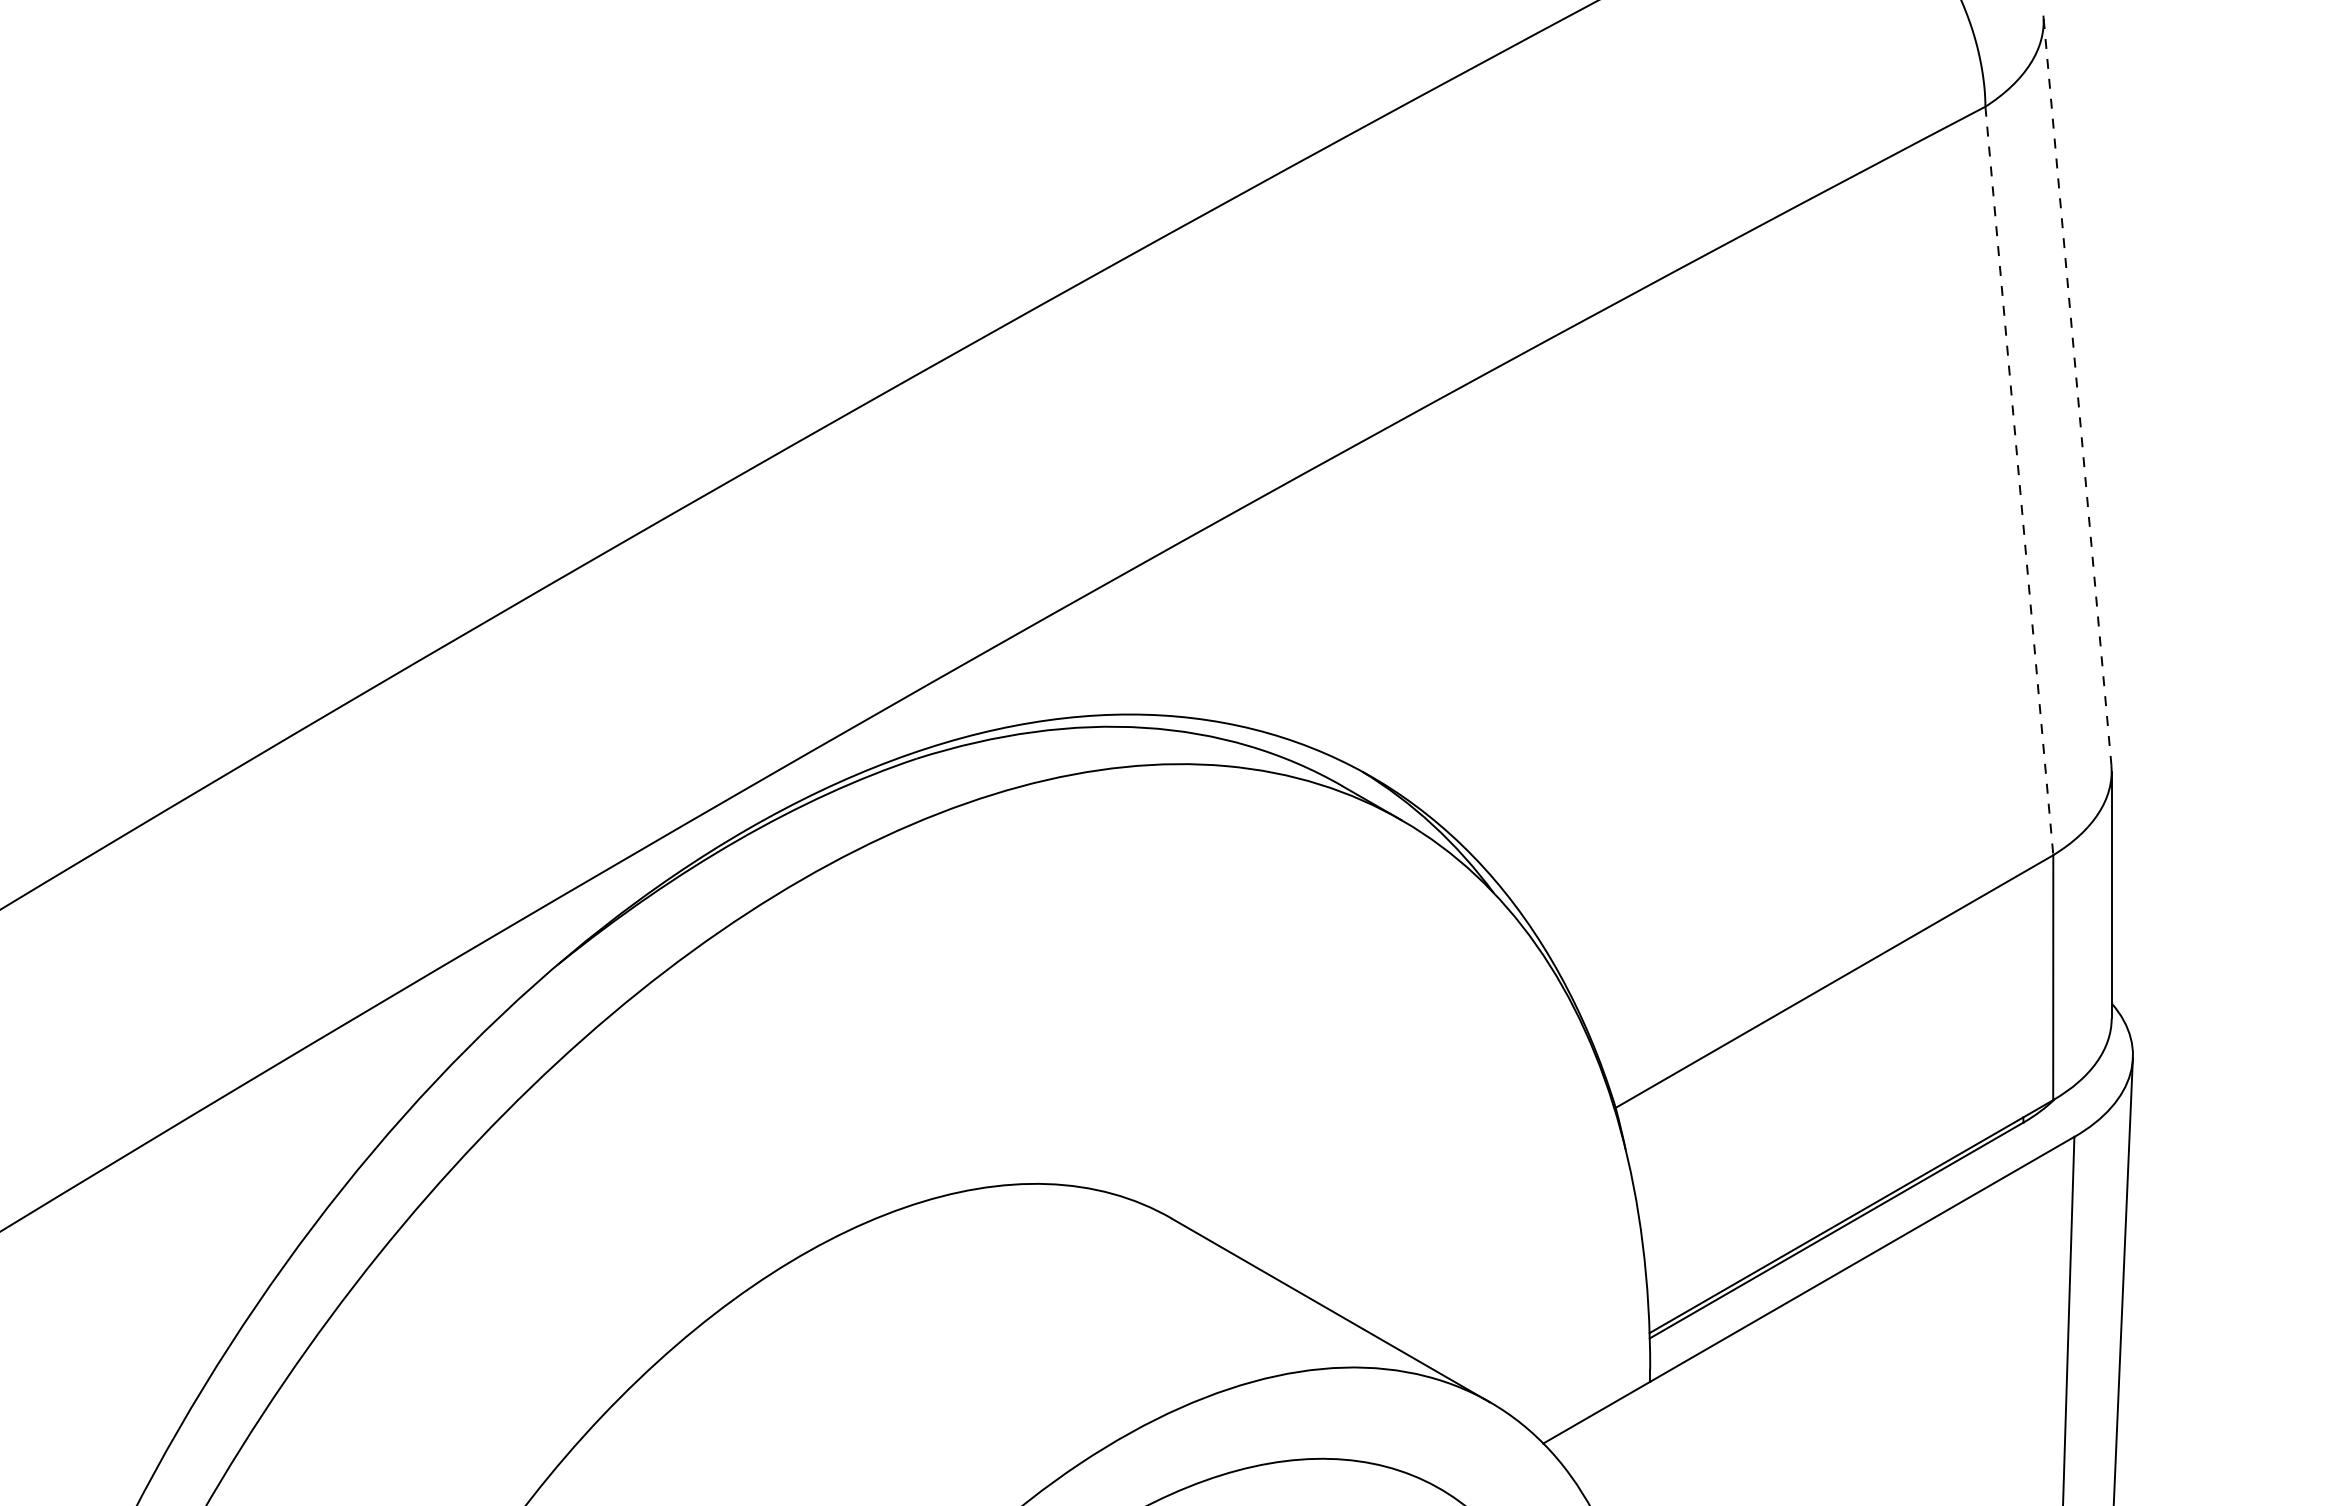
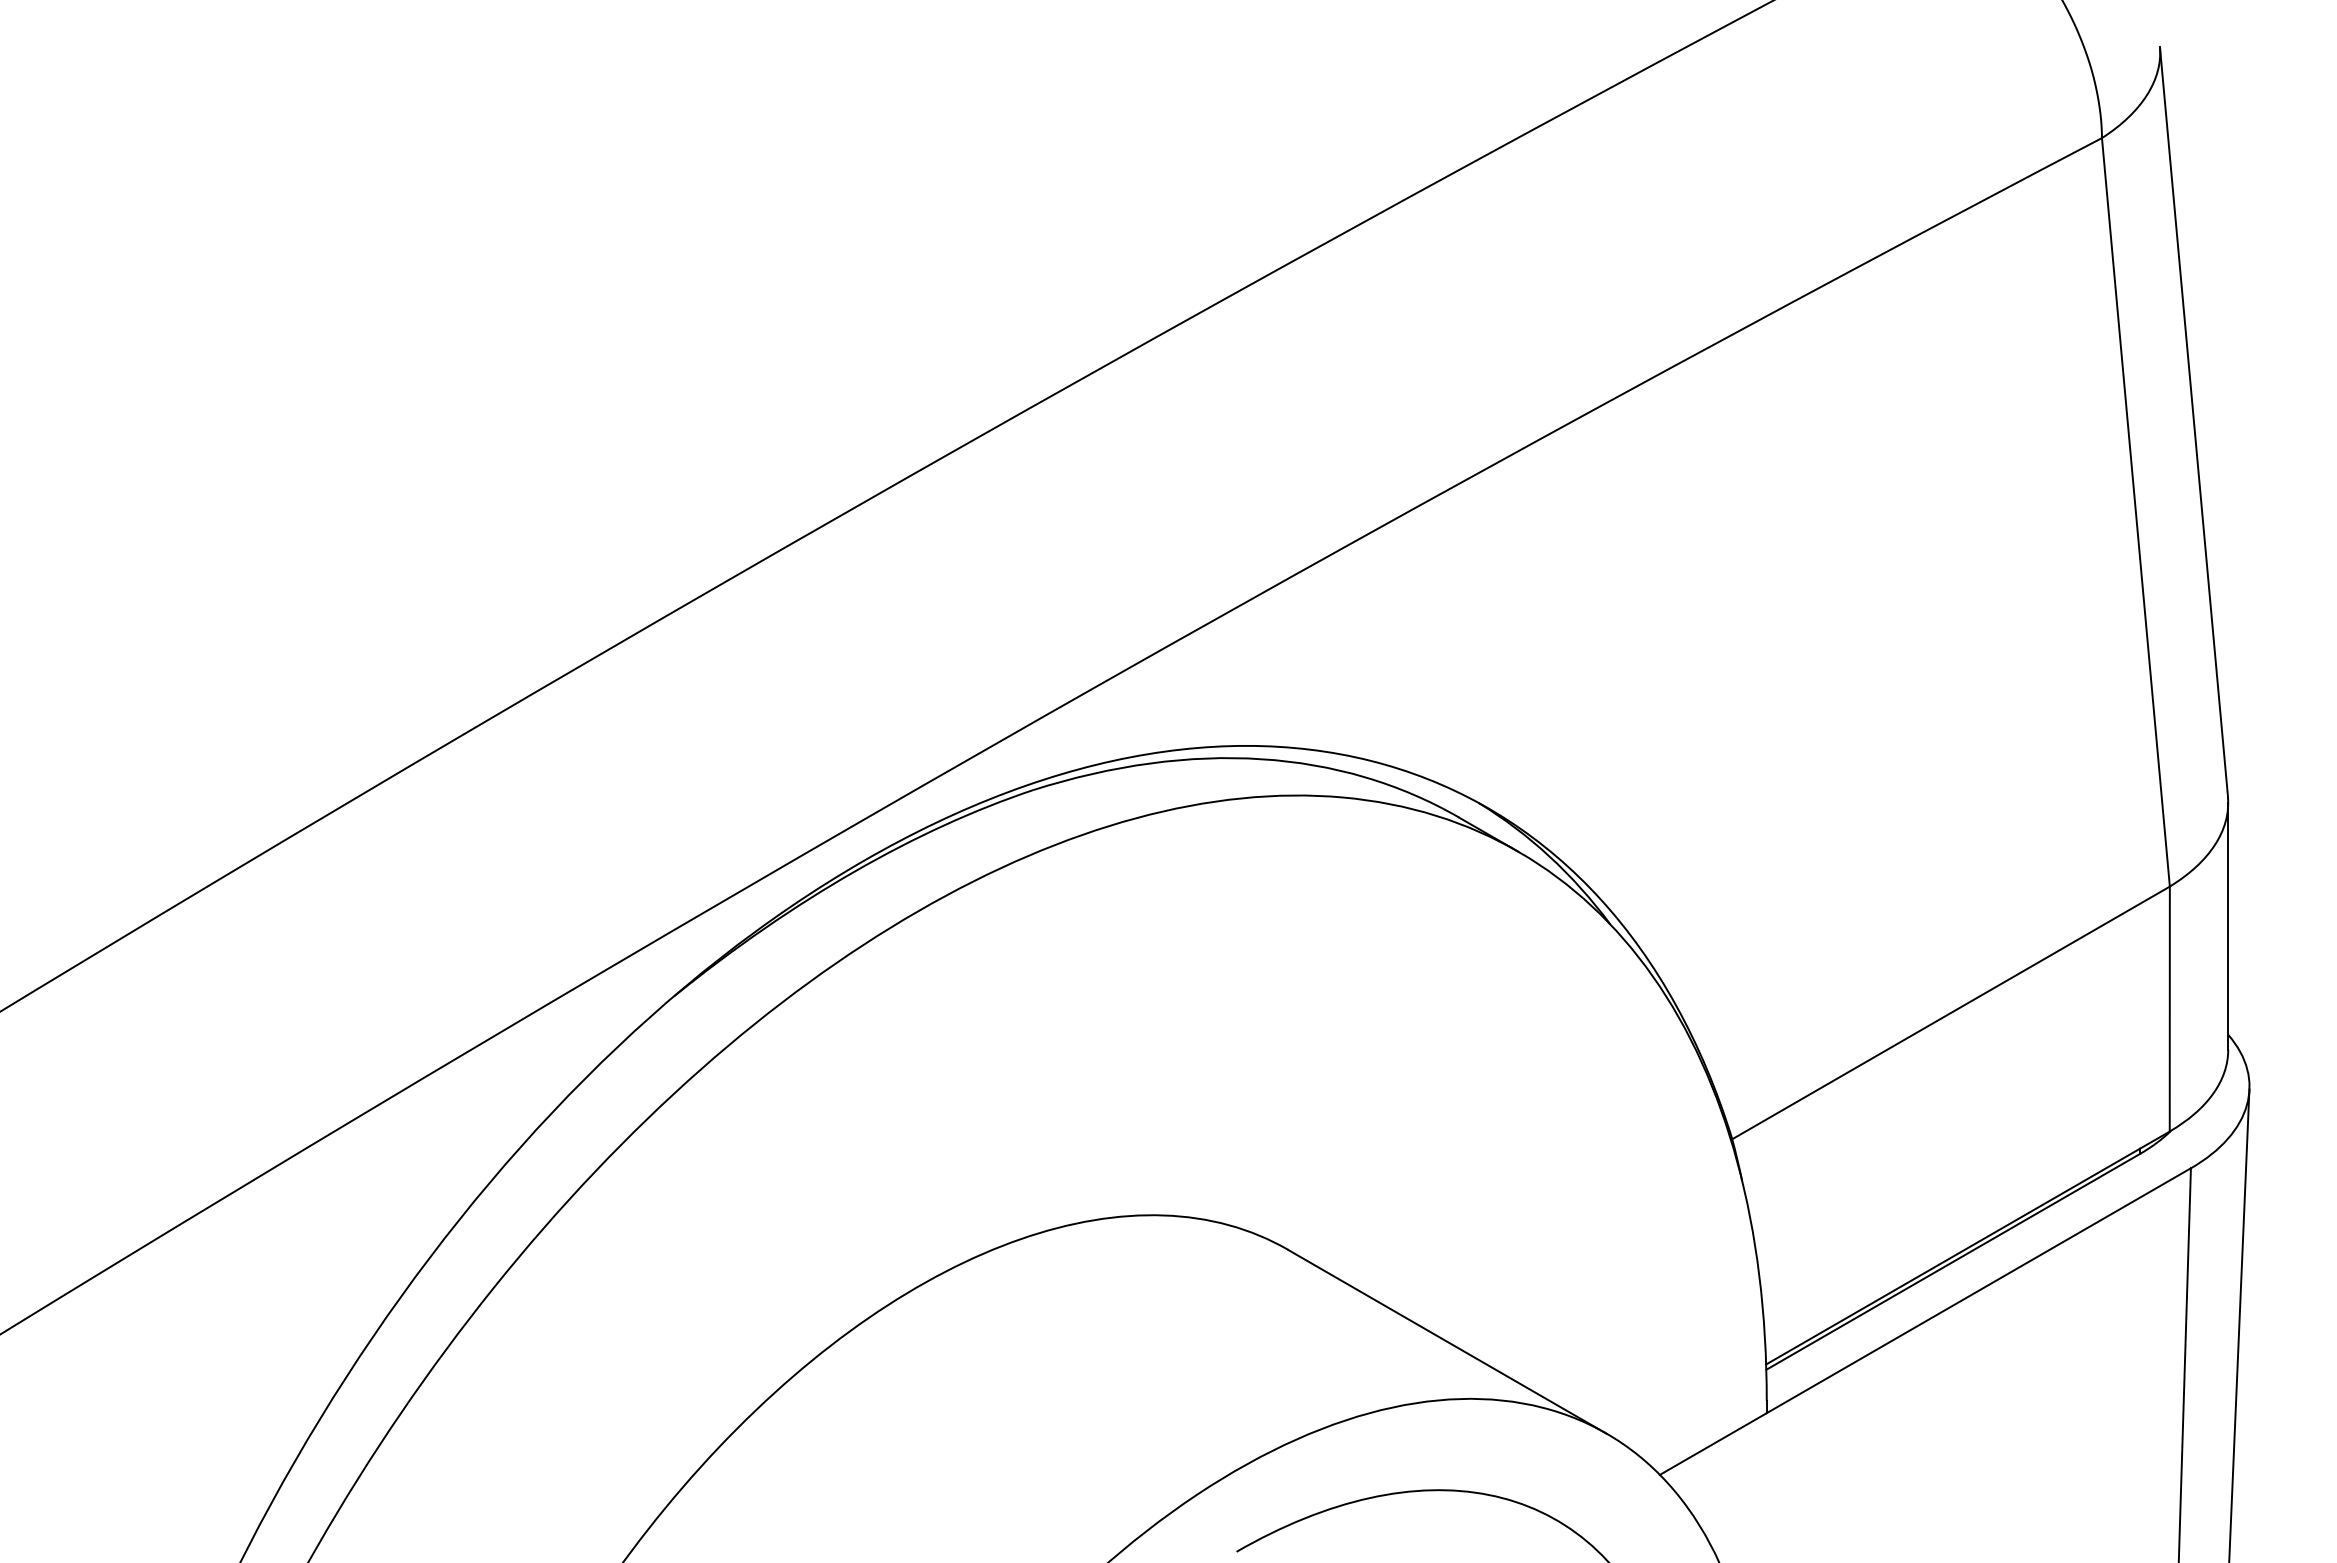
line: (2076, 391) -> (2193, 422), dashed -> solid
line: (2018, 481) -> (2135, 512), dashed -> solid

